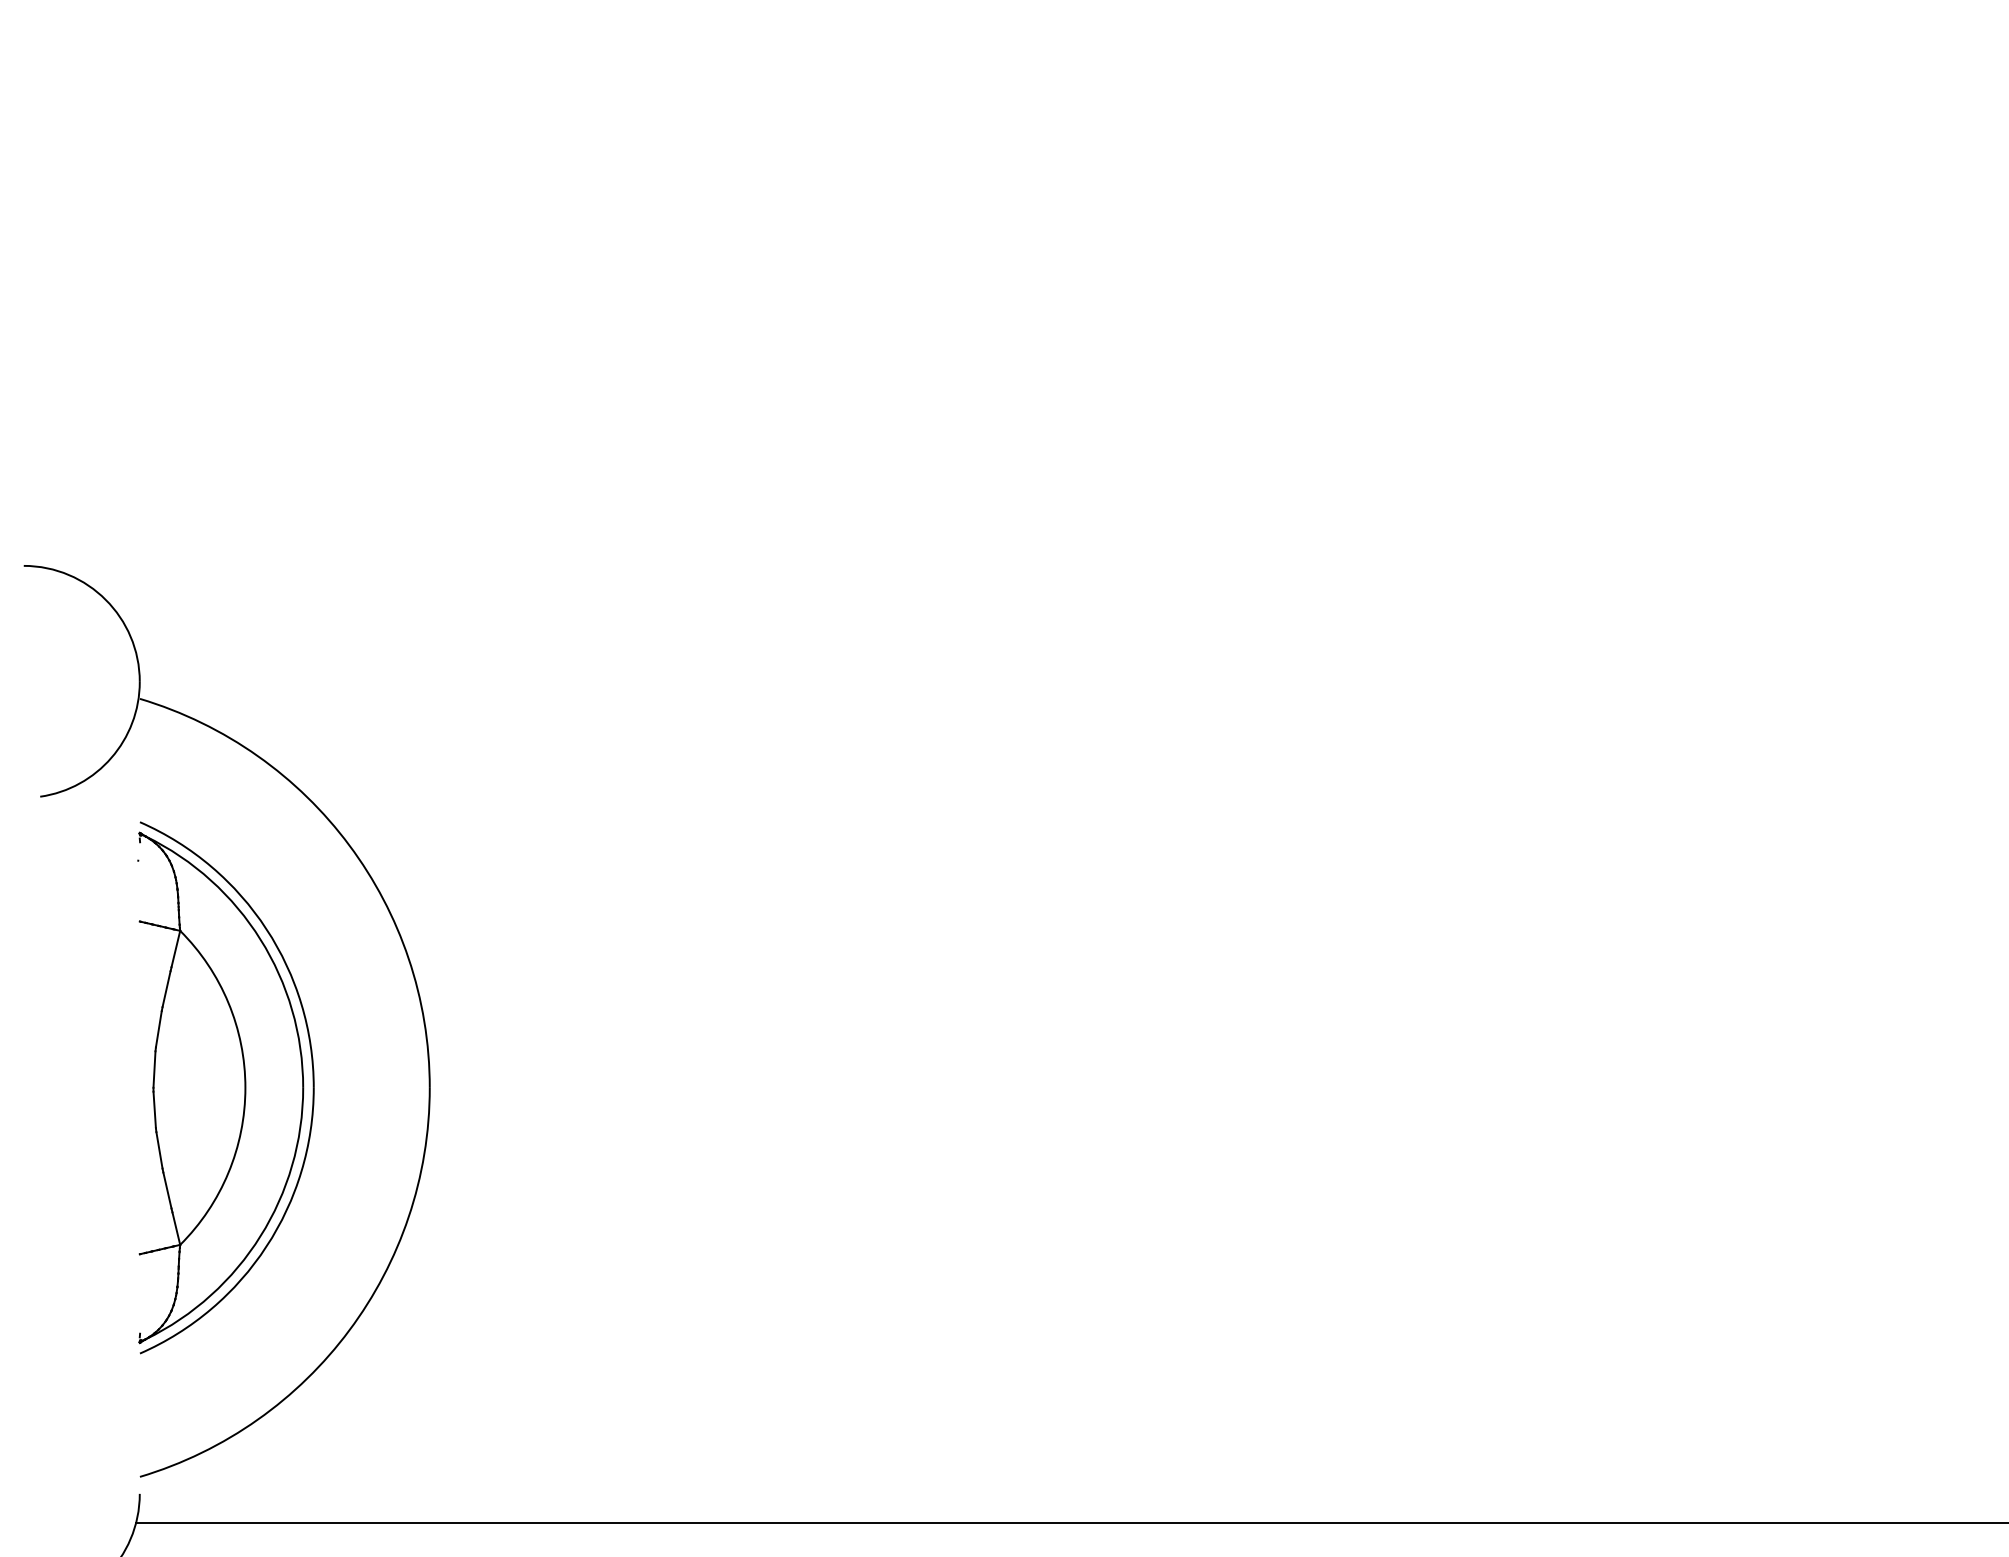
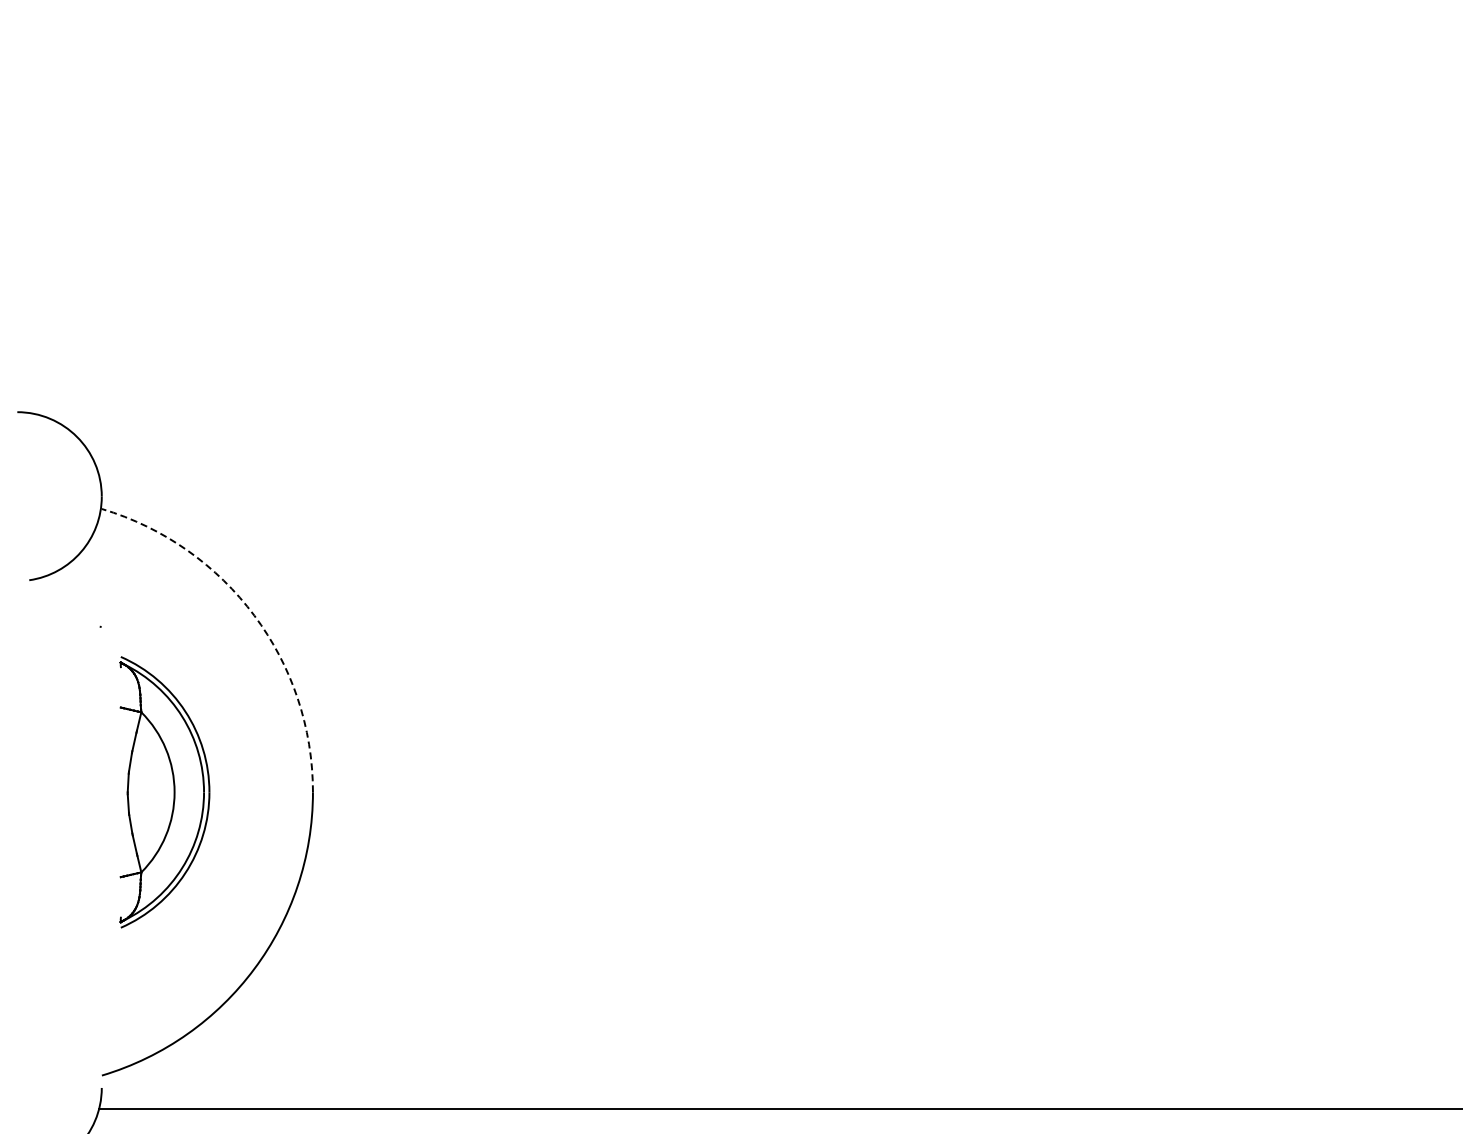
arc: (349, 845) -> (254, 615), solid -> dashed
part: (225, 1088) -> (164, 792), size x0.7

